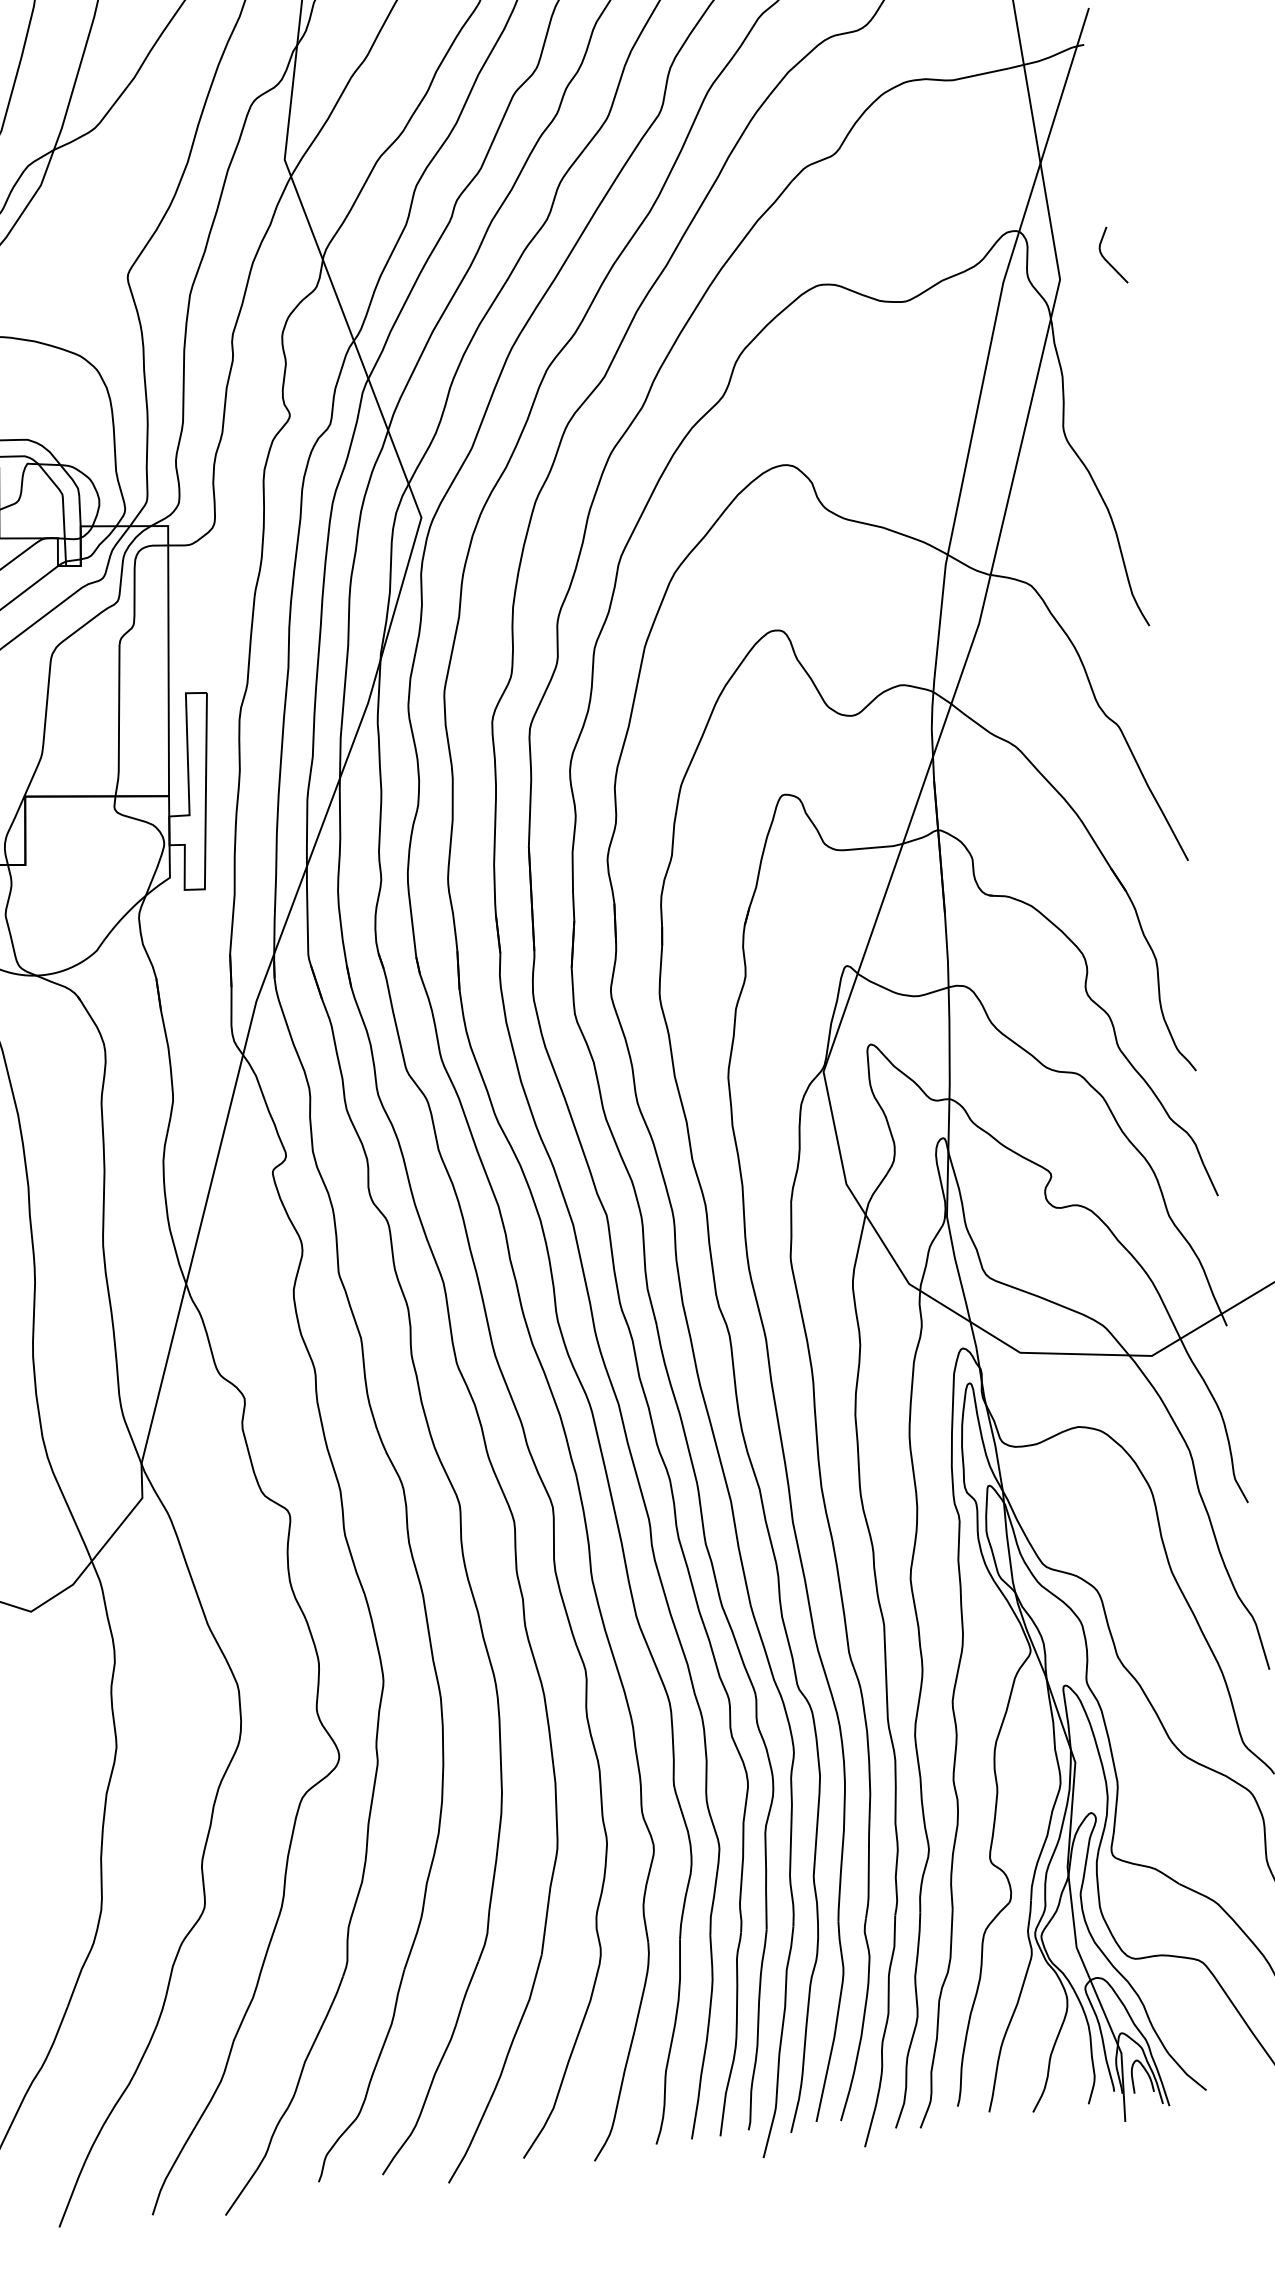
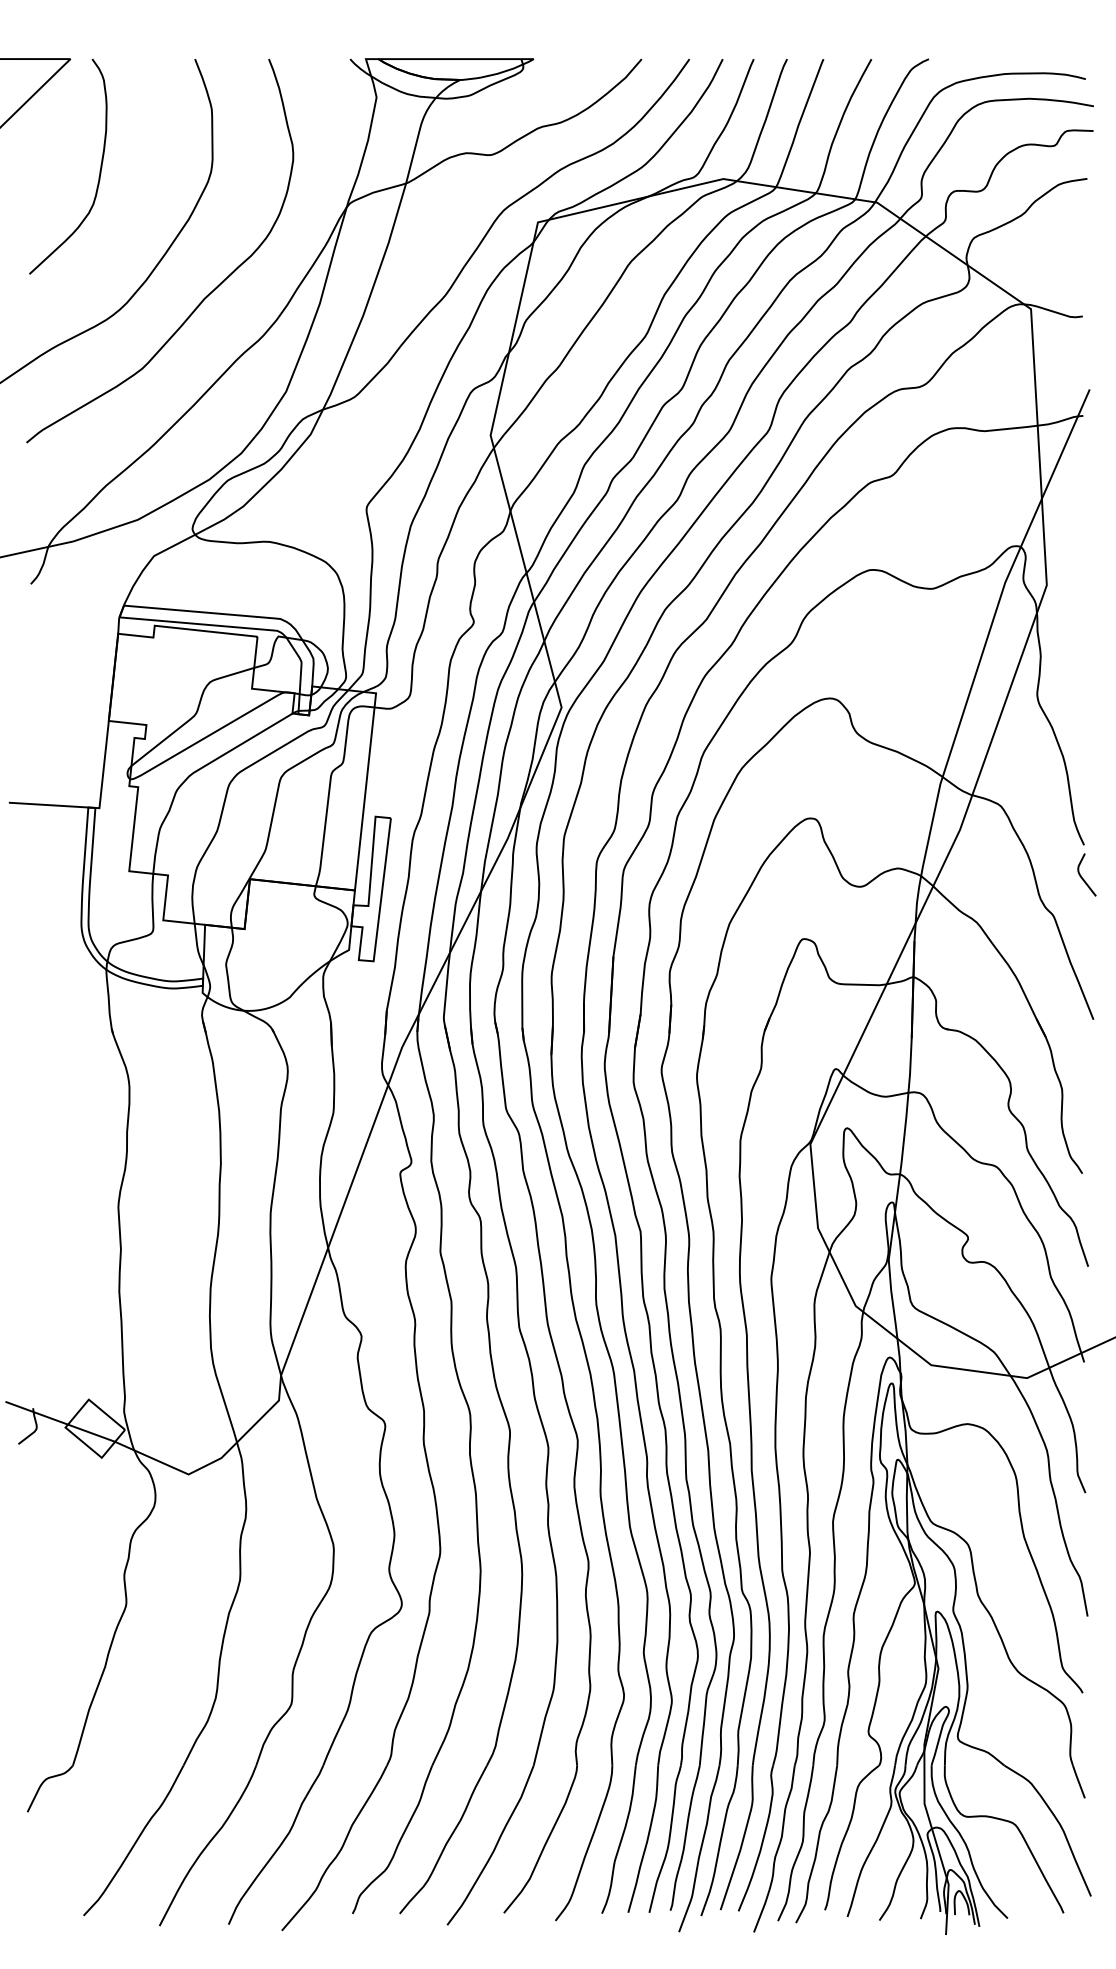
curve: (1106, 259) -> (1082, 877), moved

